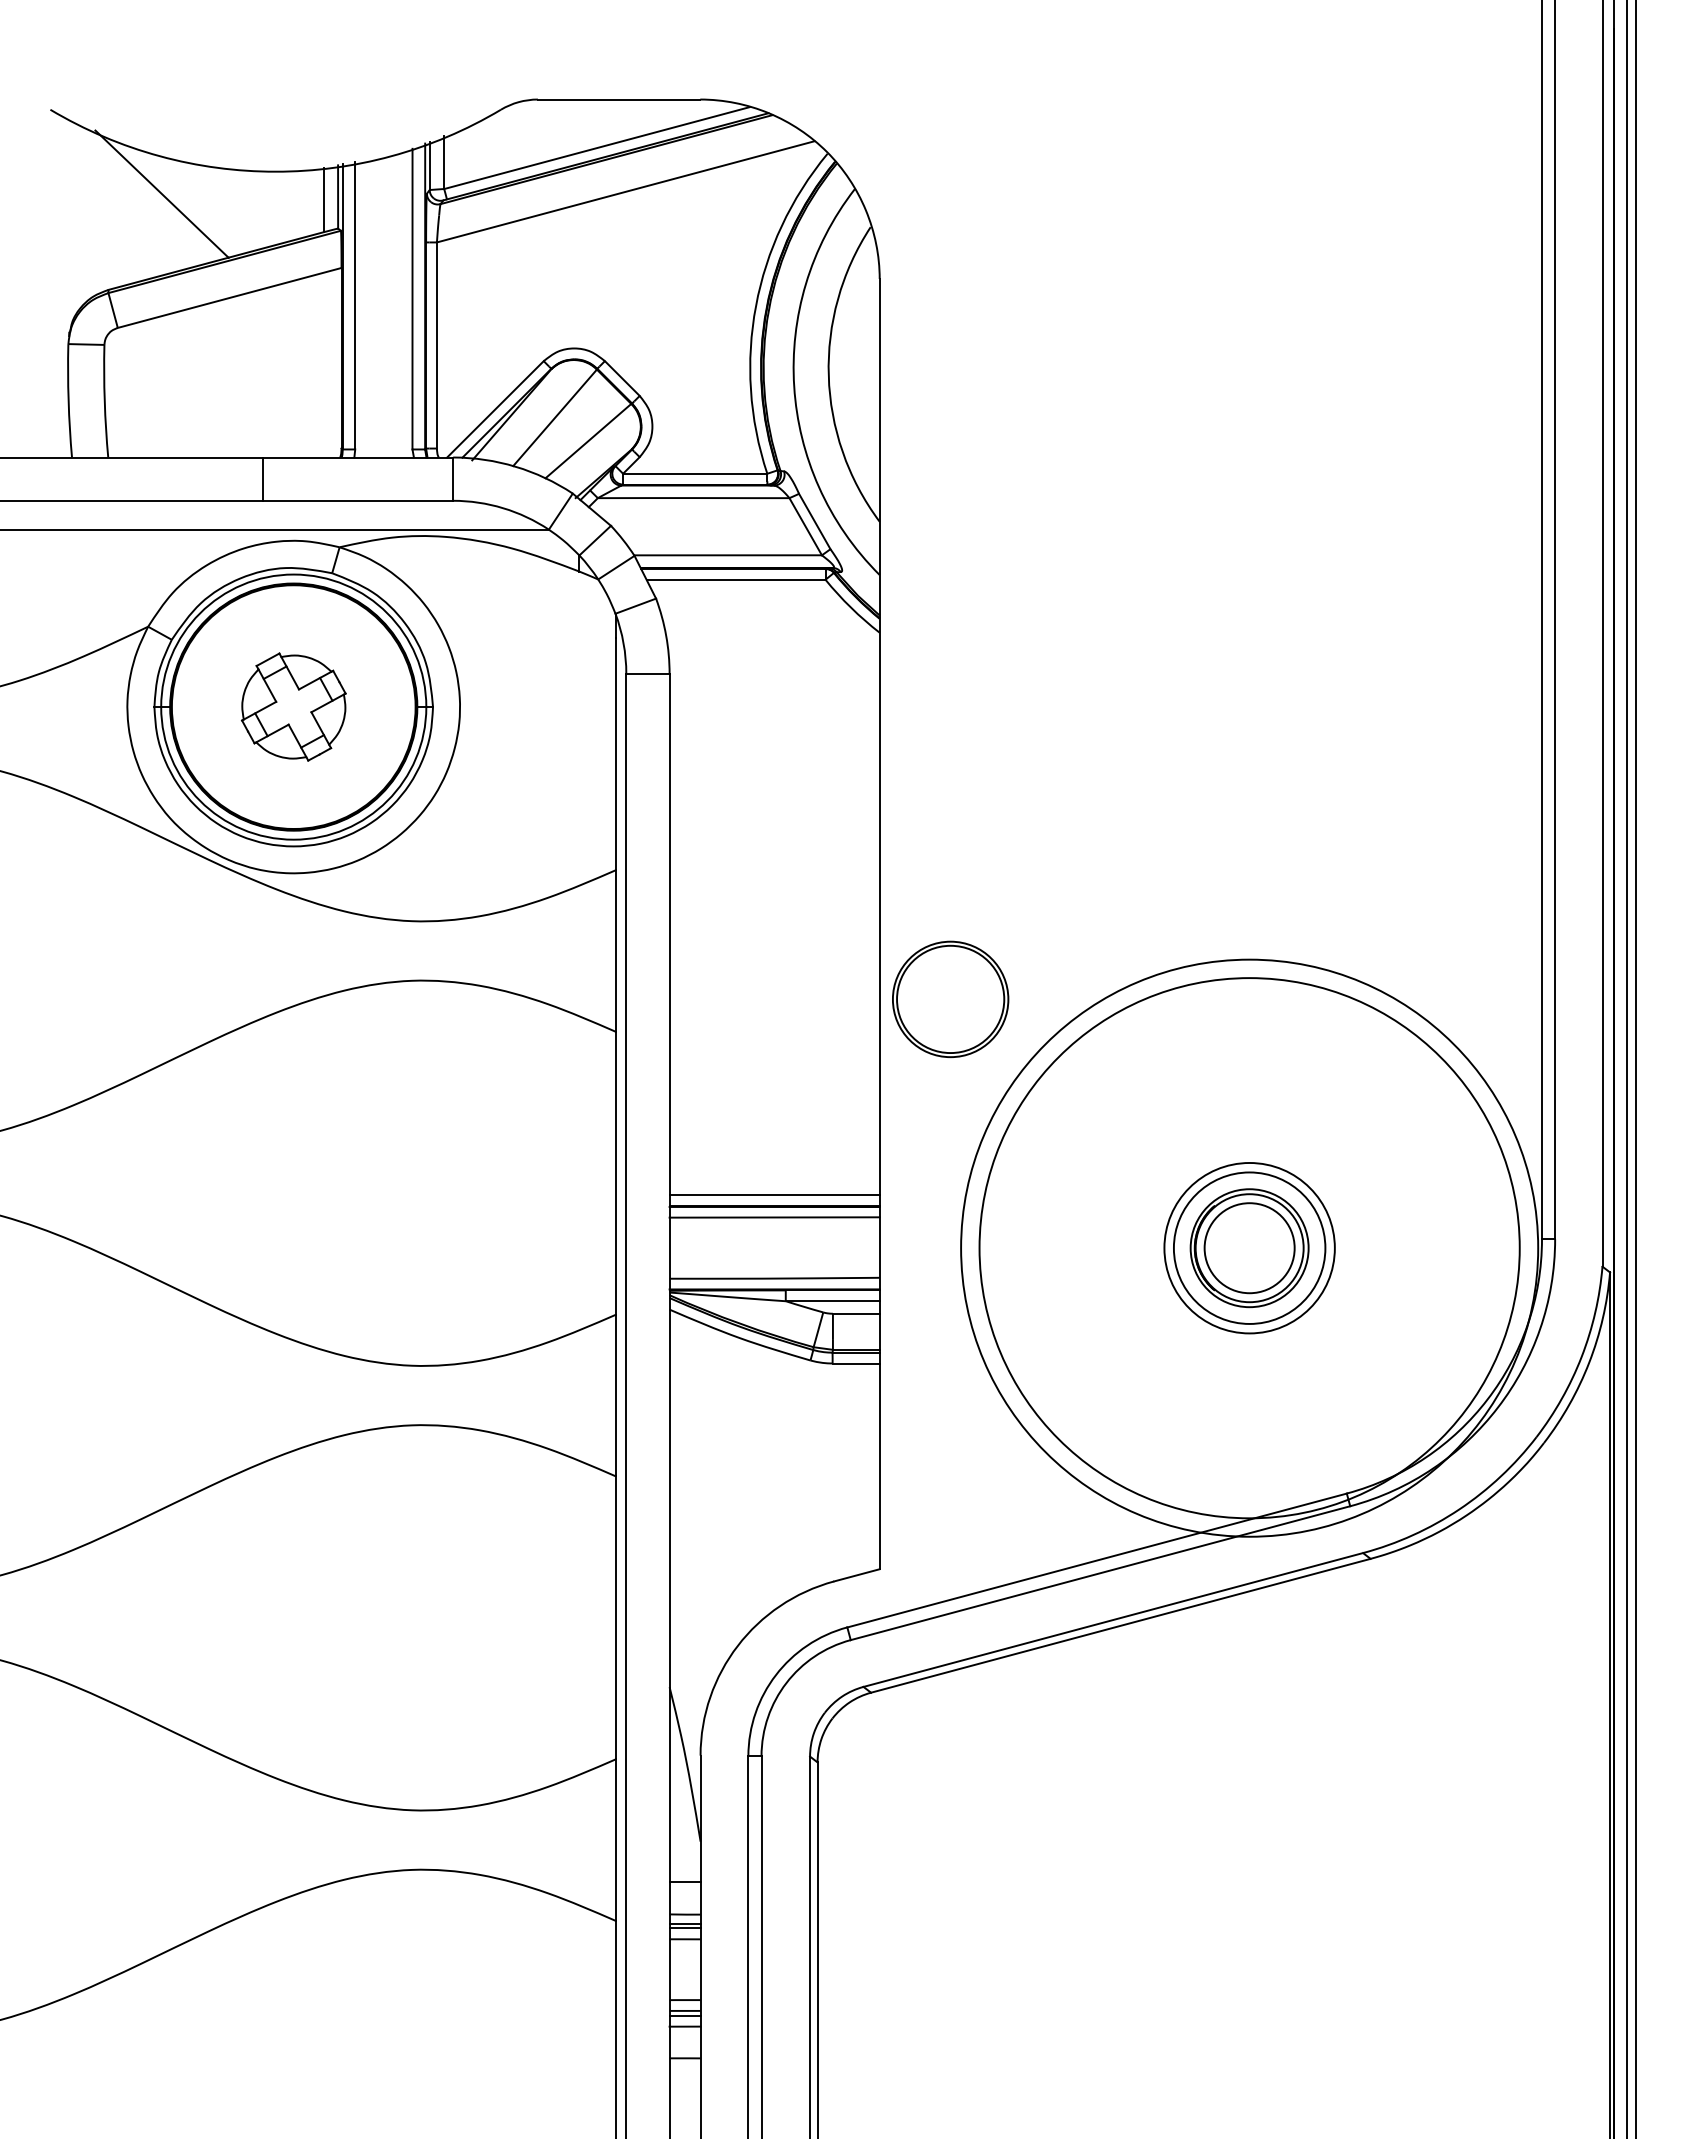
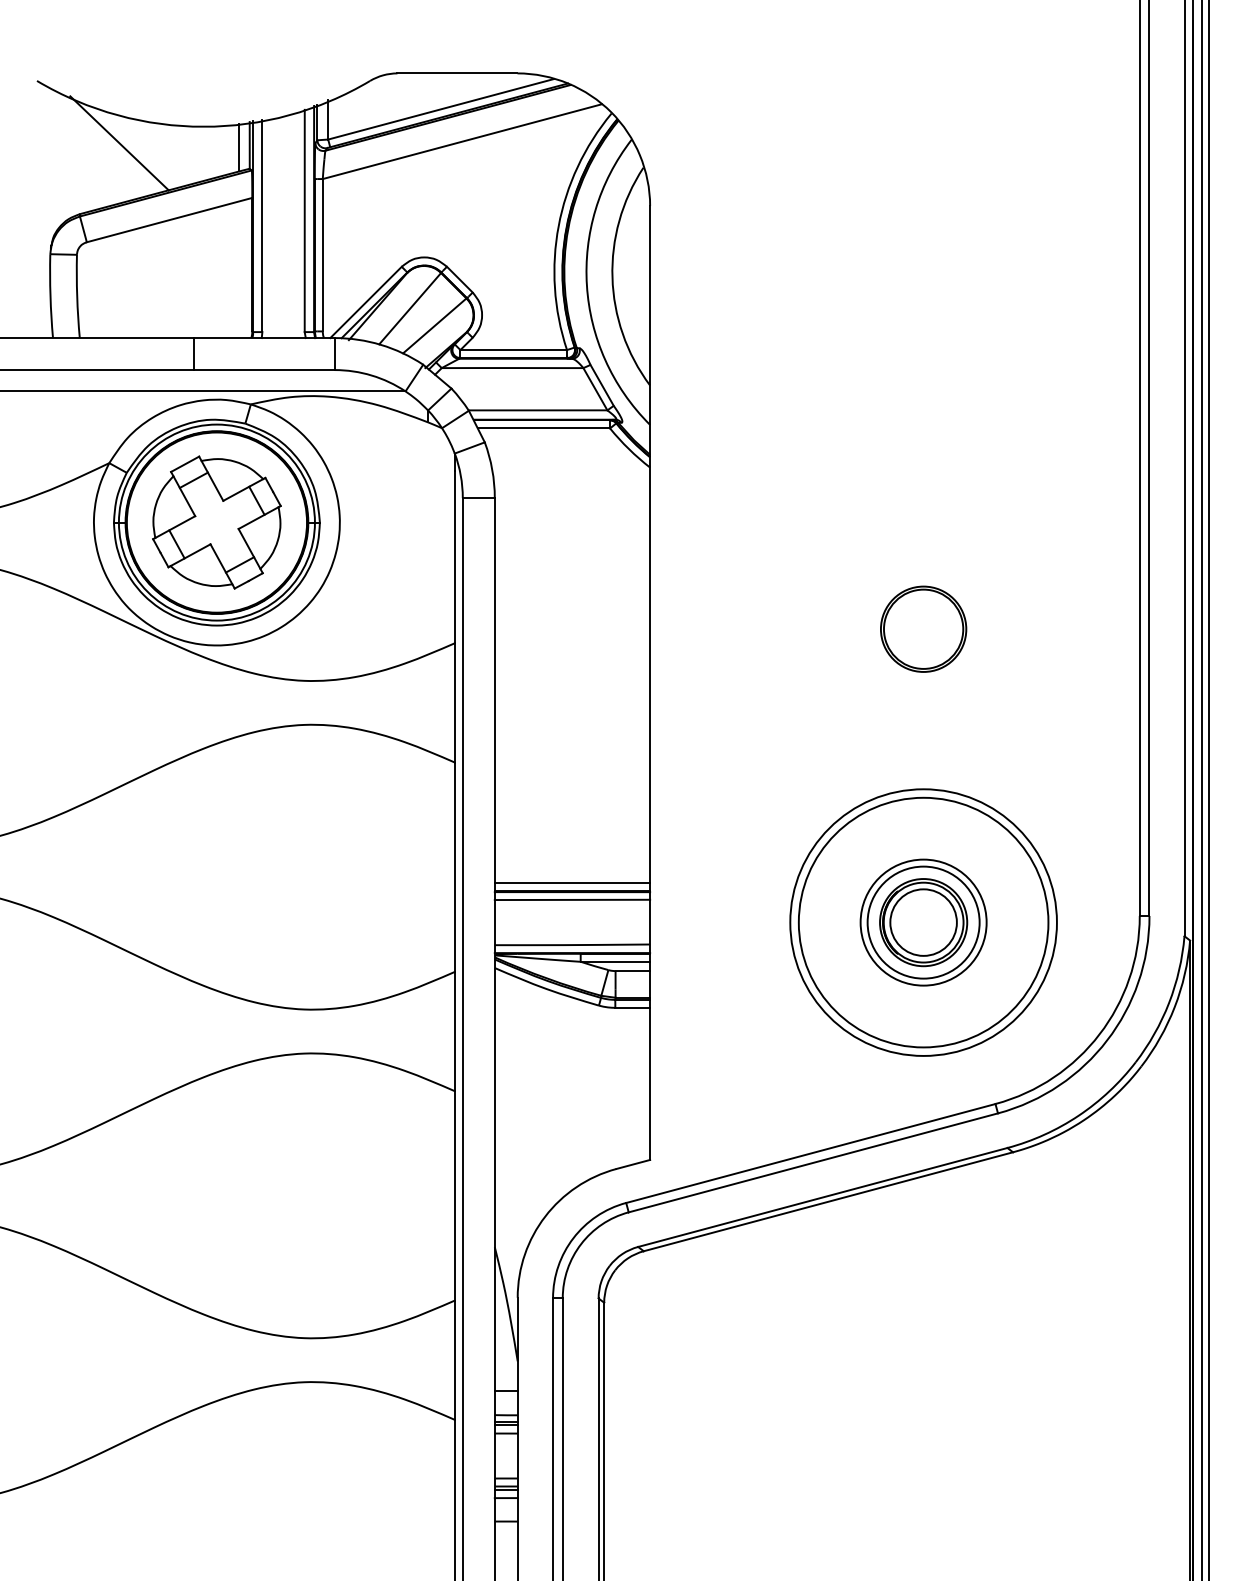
part: (293, 706) -> (216, 522), size x1.67
part: (950, 999) -> (923, 629), moved
circle: (1249, 1247) -> (923, 922), size x0.62
circle: (1249, 1248) -> (923, 922), size x0.62

